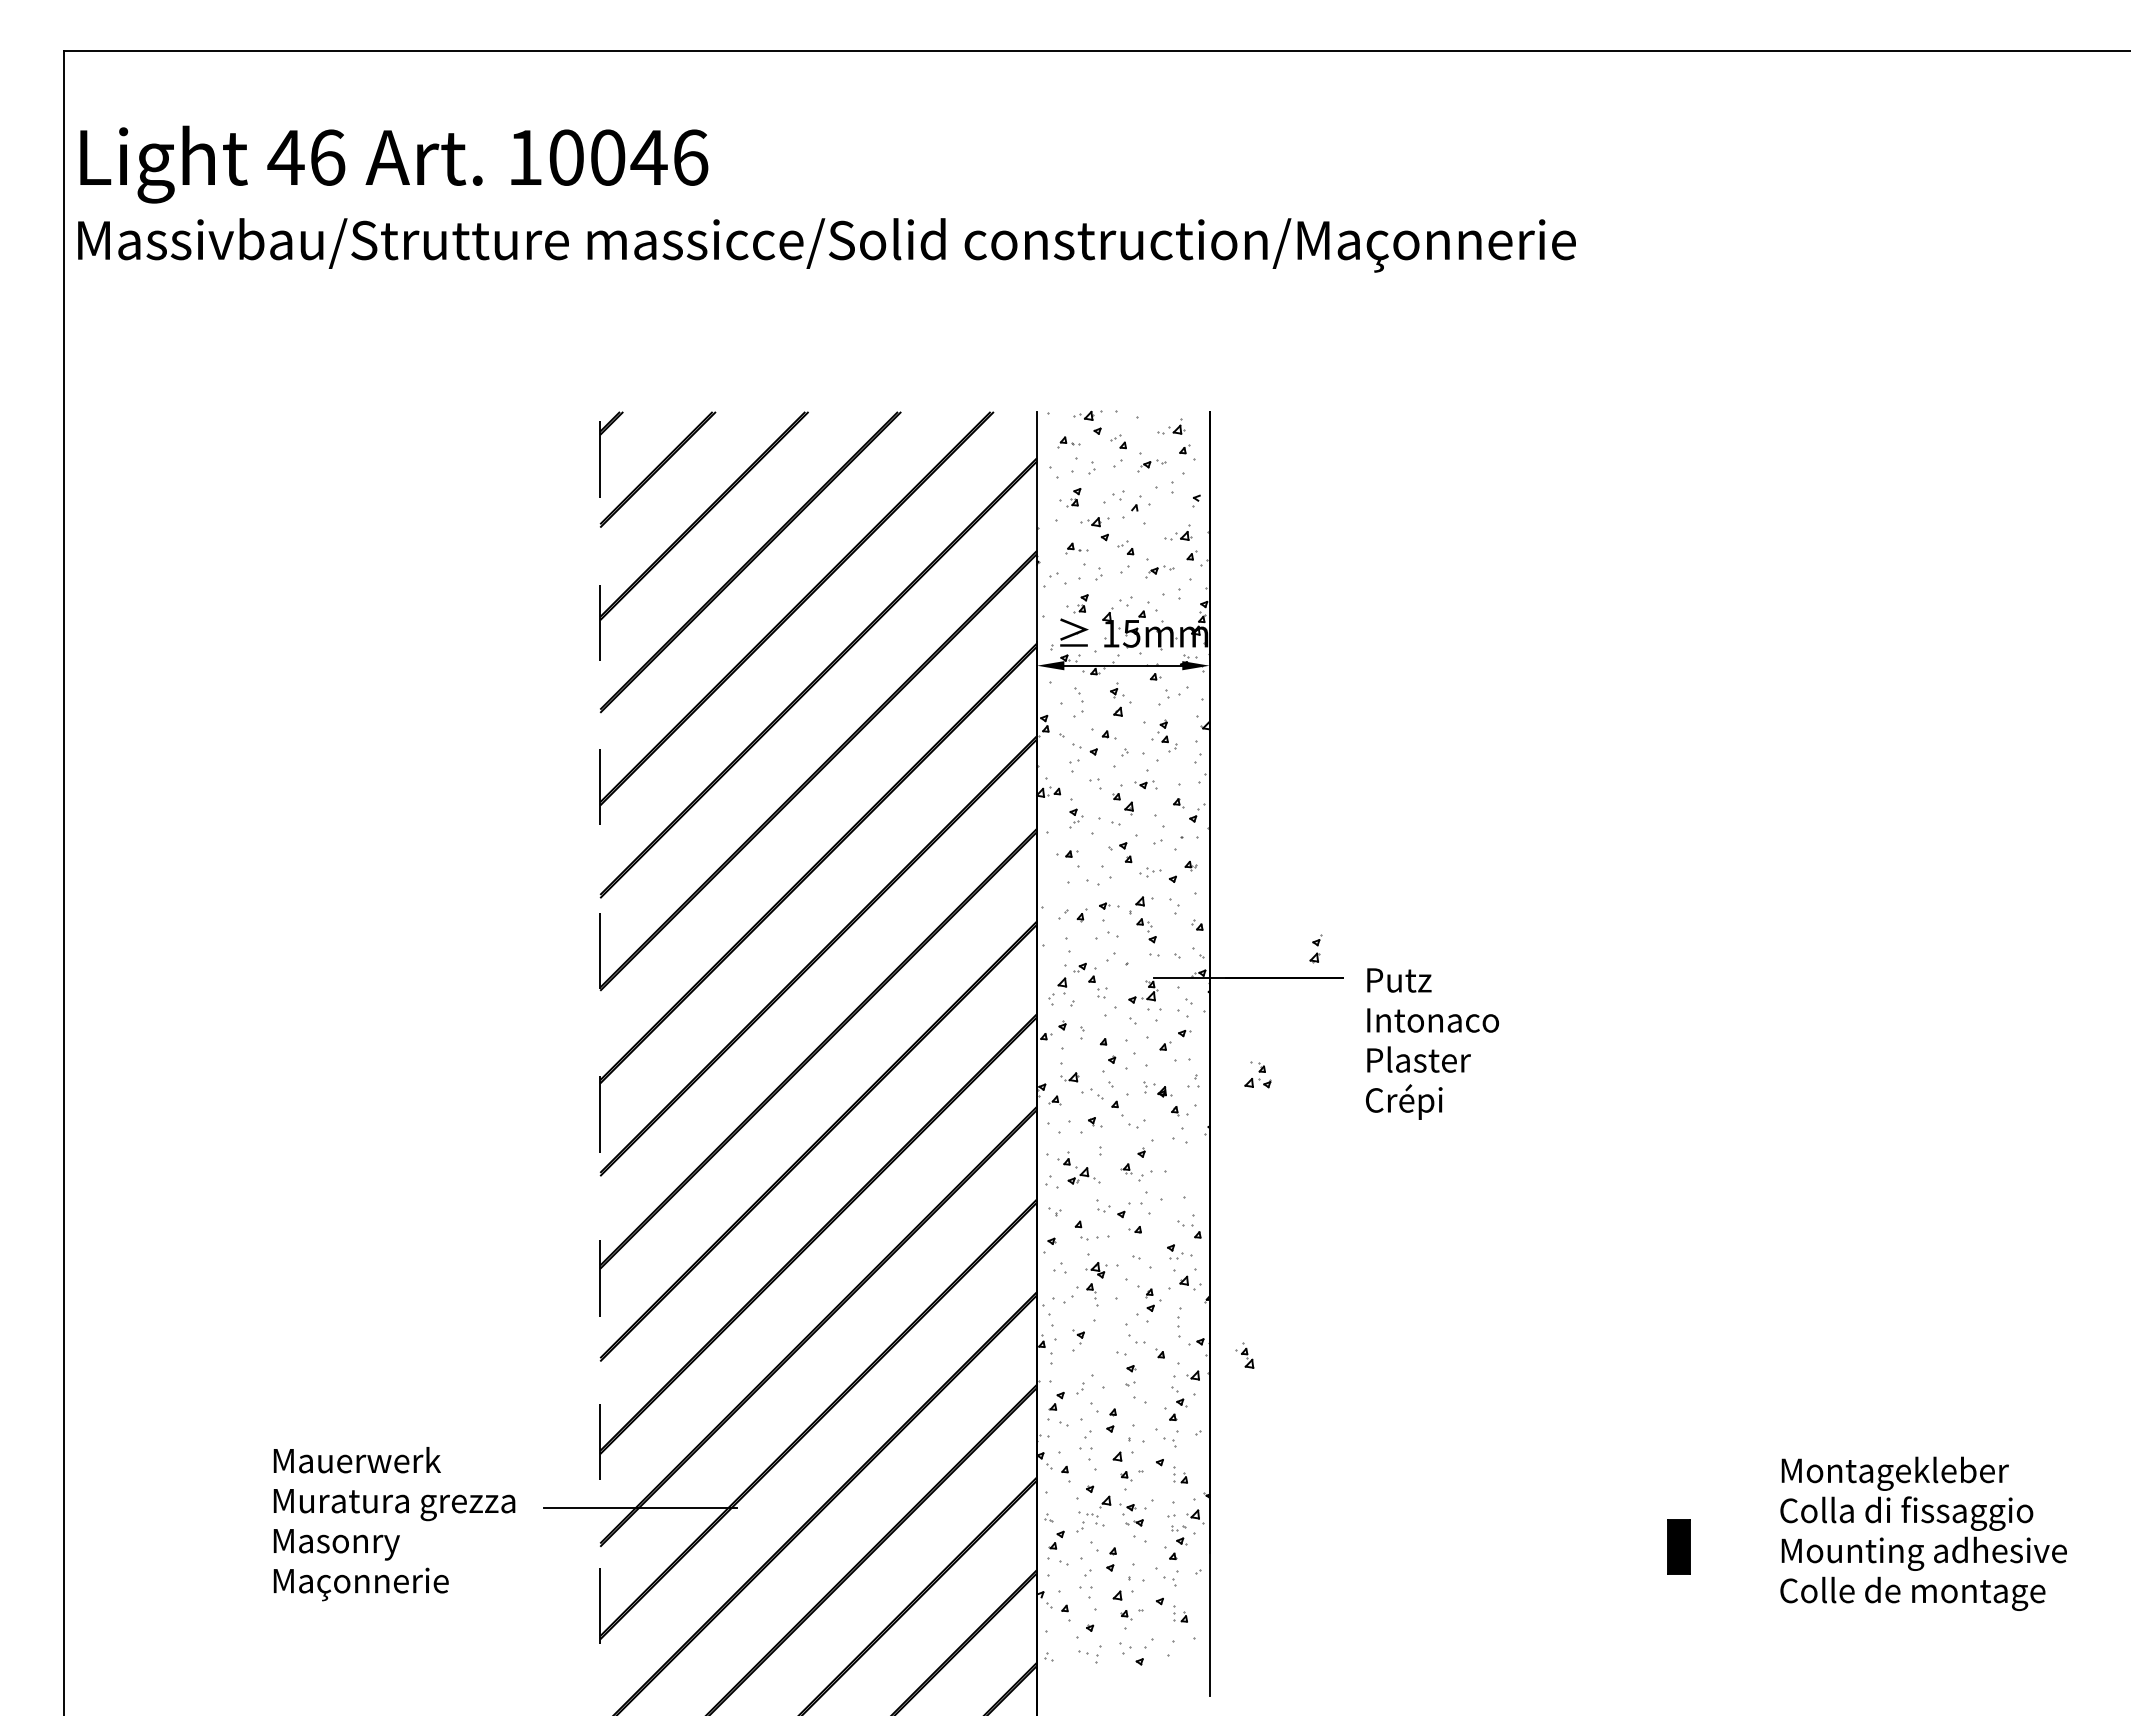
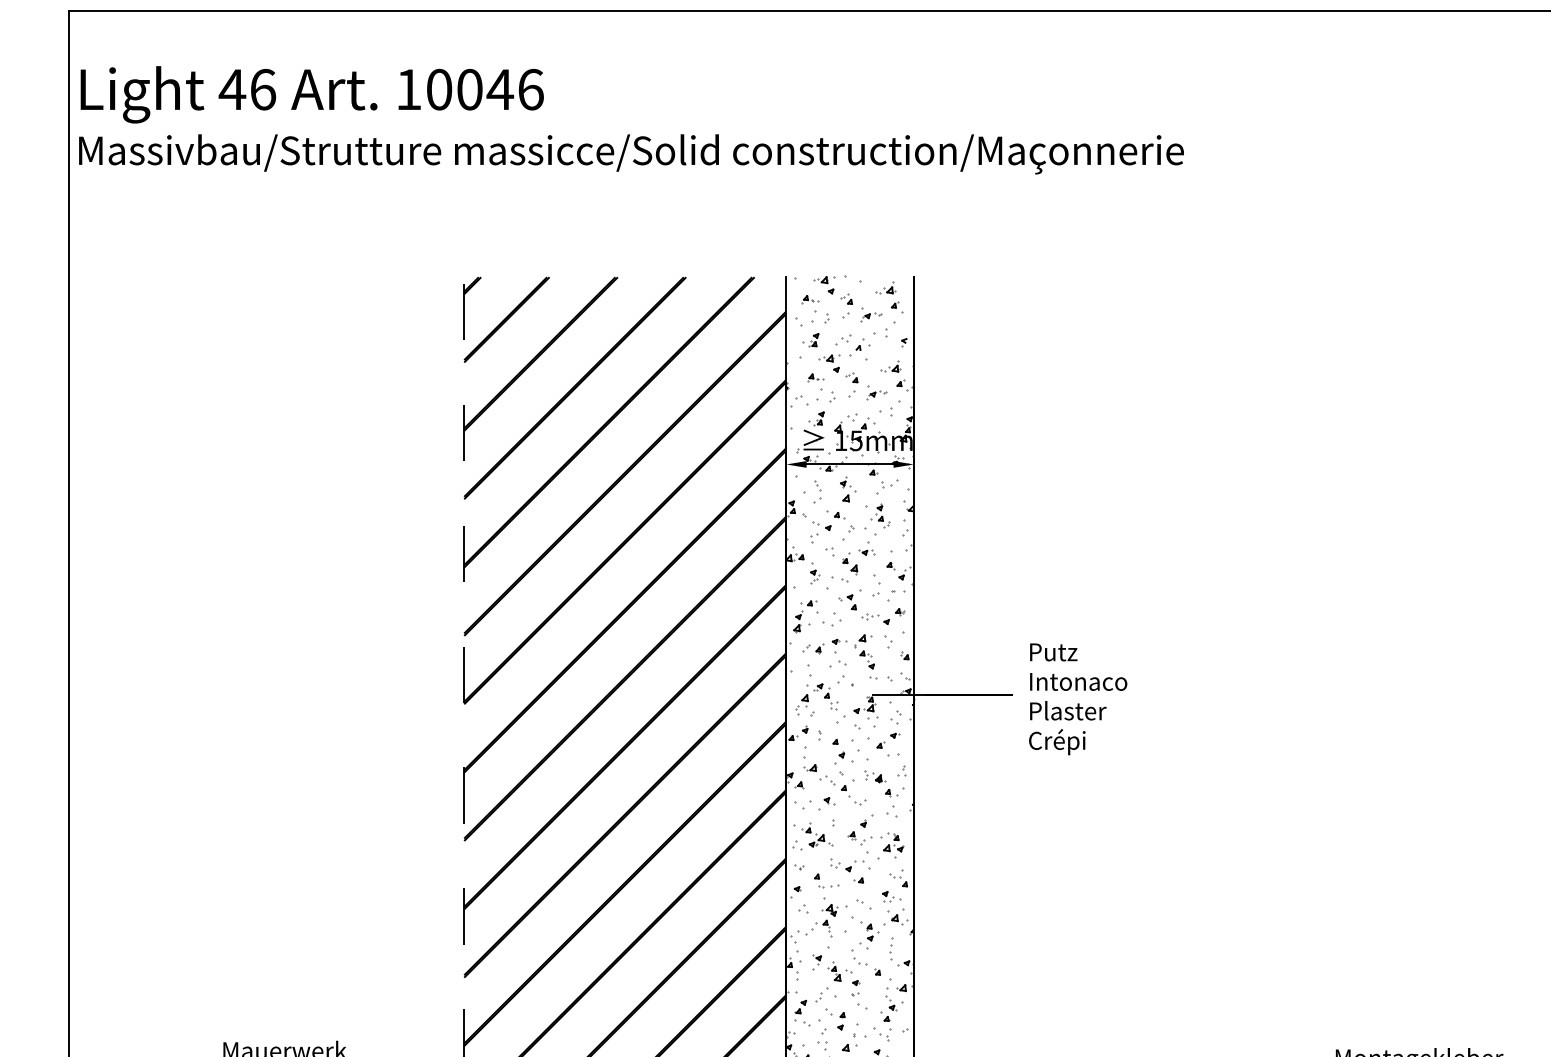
part: (1315, 948) -> (797, 621), moved
text: (1432, 1043) -> (1078, 698), moved
part: (1257, 1074) -> (893, 842), moved
part: (1244, 1355) -> (834, 971), moved

